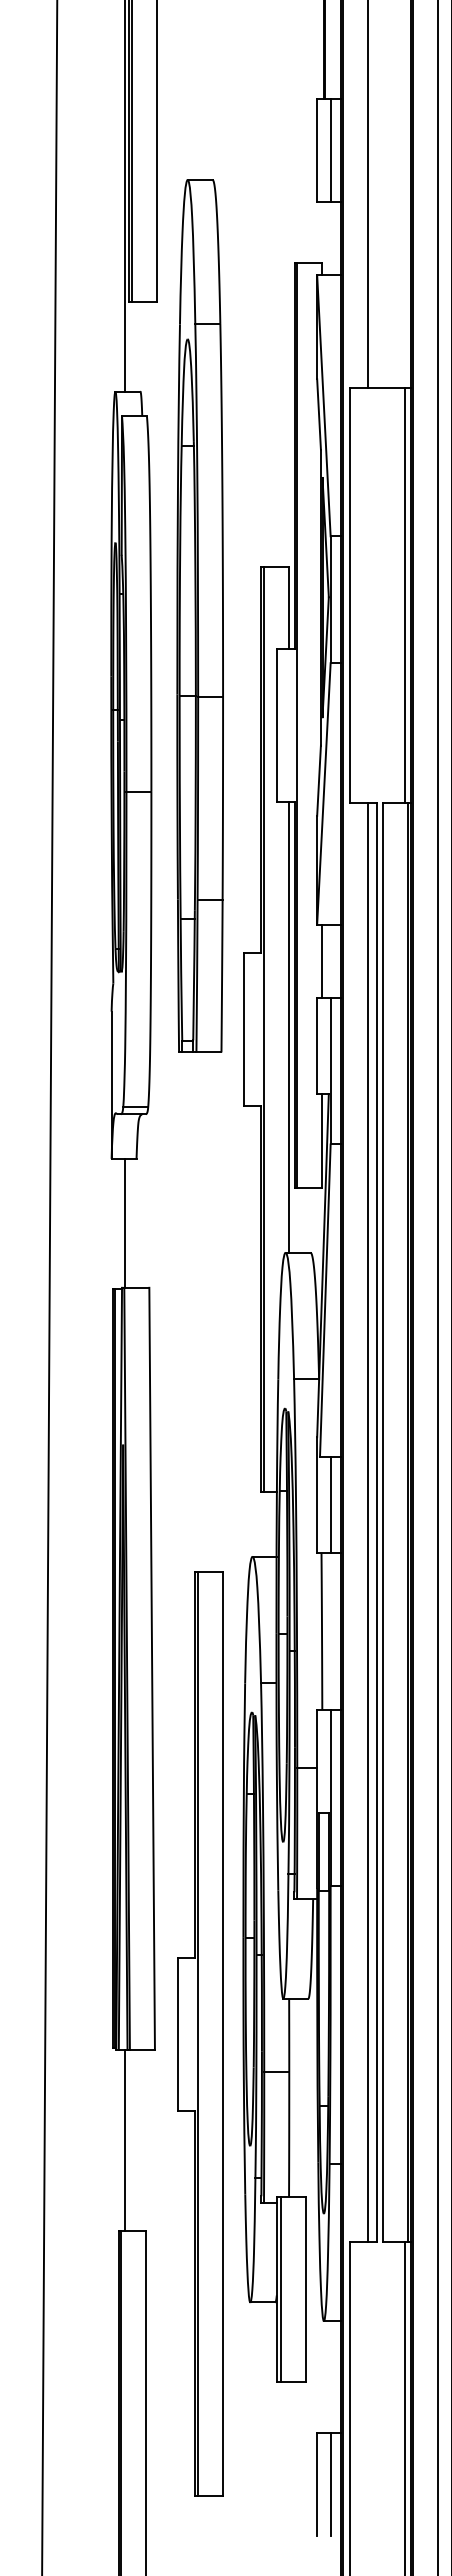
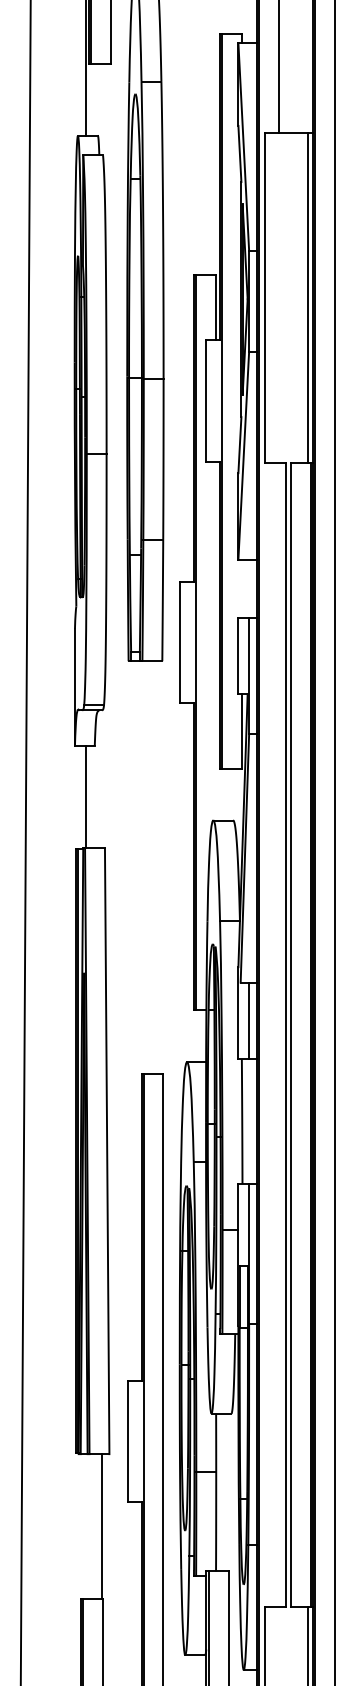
line: (321, 961) -> (241, 588), removed
line: (288, 1026) -> (215, 640), removed
line: (367, 1522) -> (278, 1034), removed
line: (125, 2140) -> (101, 1526), moved

